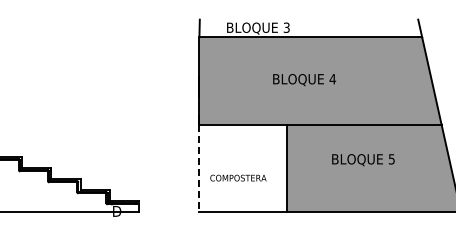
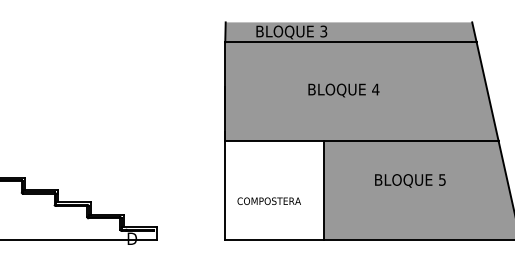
fill: (310, 28) -> (350, 32), added
line: (199, 168) -> (225, 190), dashed -> solid

